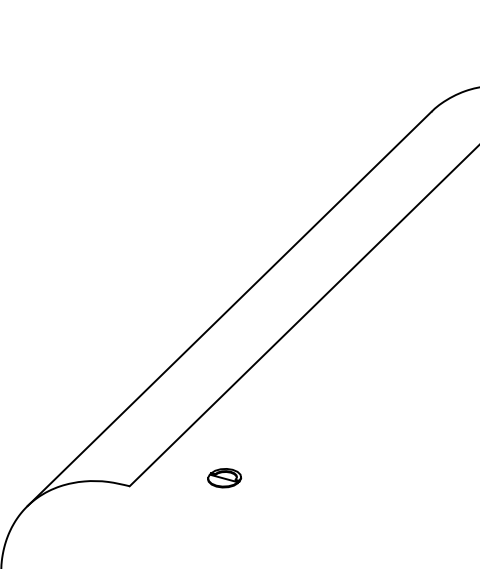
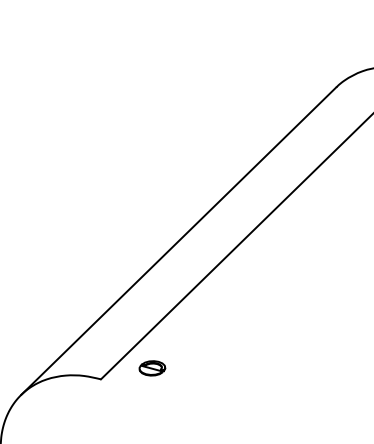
part: (224, 478) -> (152, 368), moved

